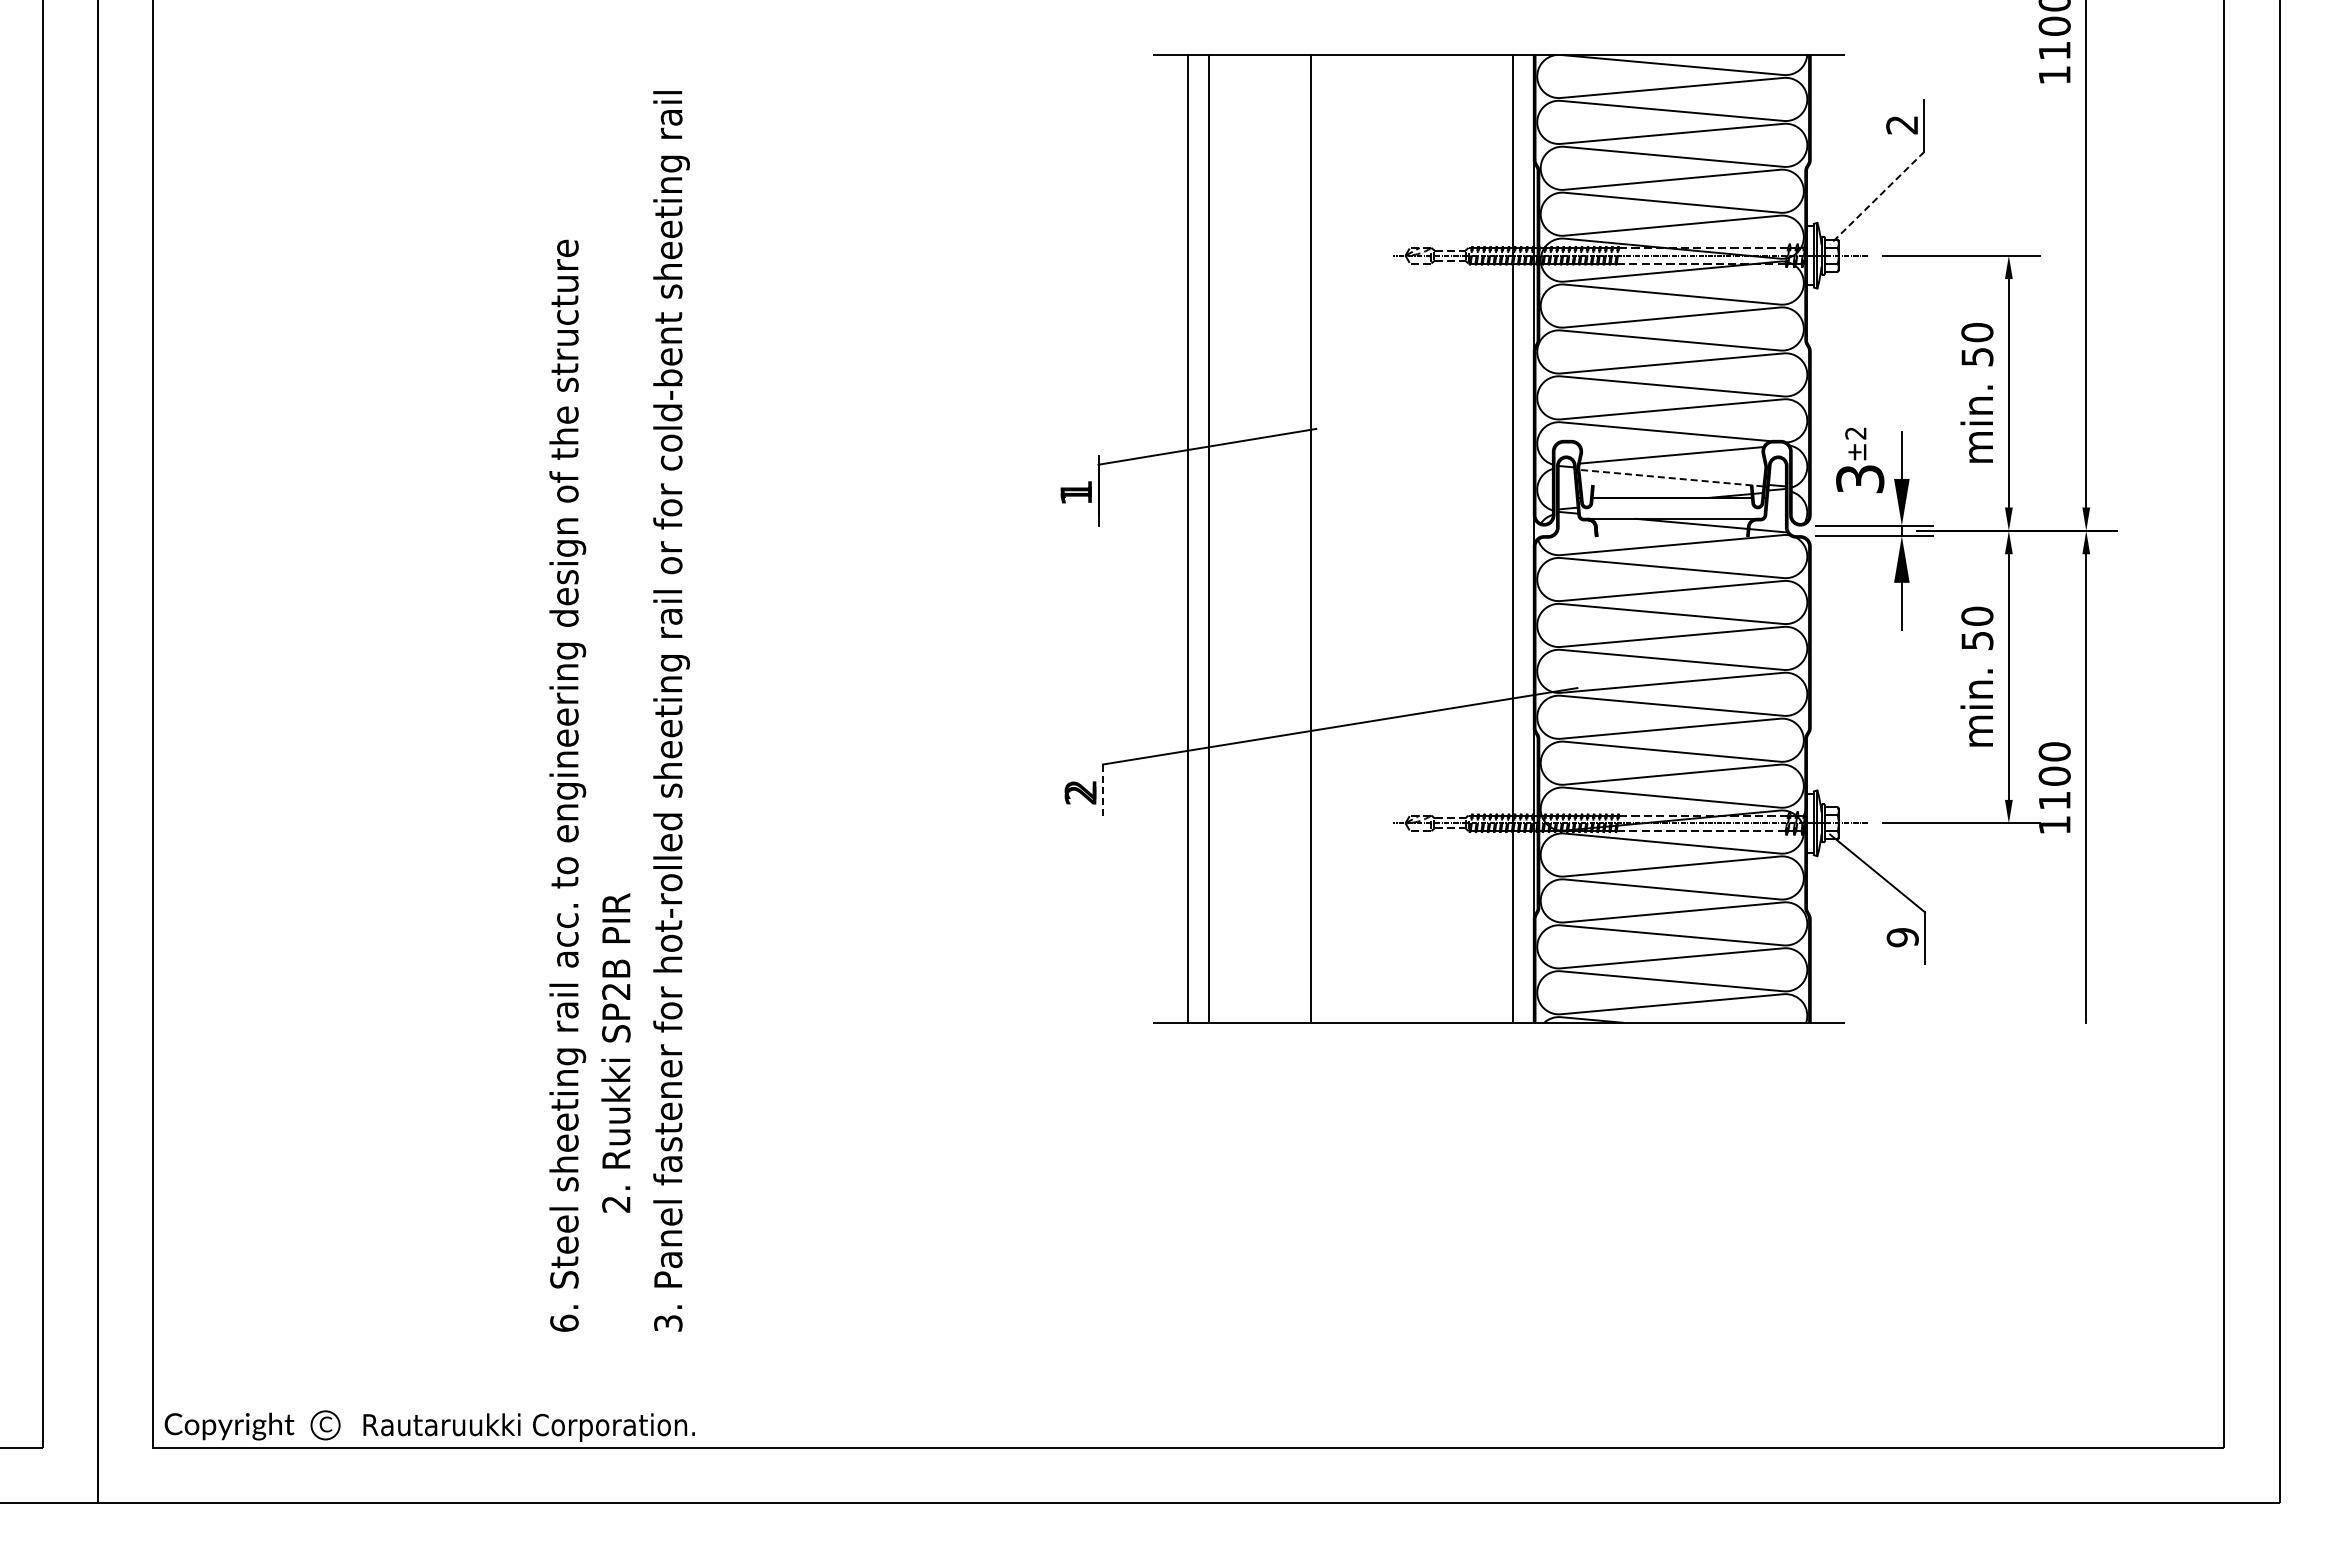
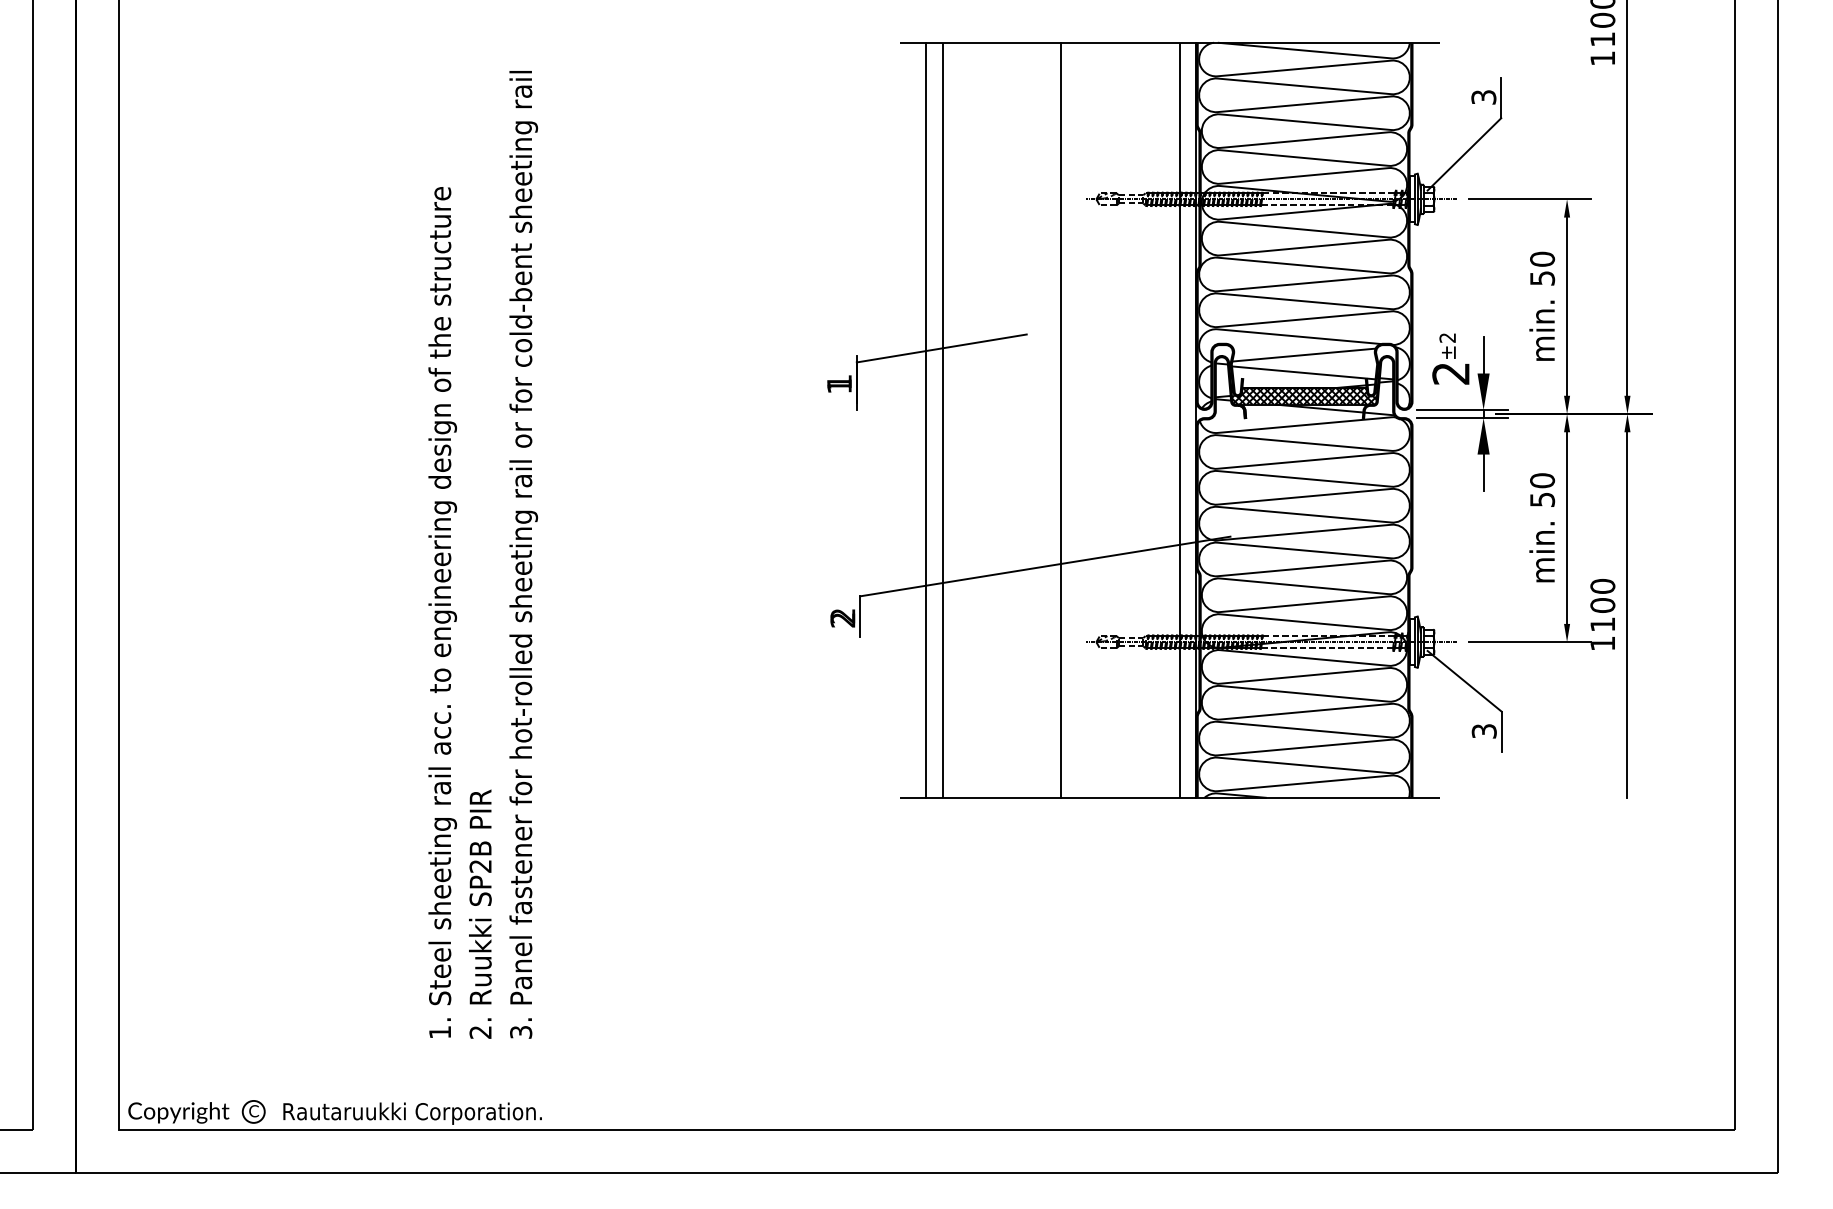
text: (1902, 125) -> (1484, 97), 2 -> 3
line: (1876, 198) -> (1463, 154), dashed -> solid
line: (1670, 478) -> (1303, 373), dashed -> solid
text: (1860, 479) -> (1451, 373), 3 -> 2
hatch: (1672, 507) -> (1304, 395), added
line: (1310, 538) -> (1061, 419), moved
line: (1103, 790) -> (860, 616), dashed -> solid
text: (1902, 937) -> (1484, 731), 9 -> 3
text: (615, 1052) -> (479, 913), moved
text: (564, 1322) -> (440, 1031), 6. -> 1.

